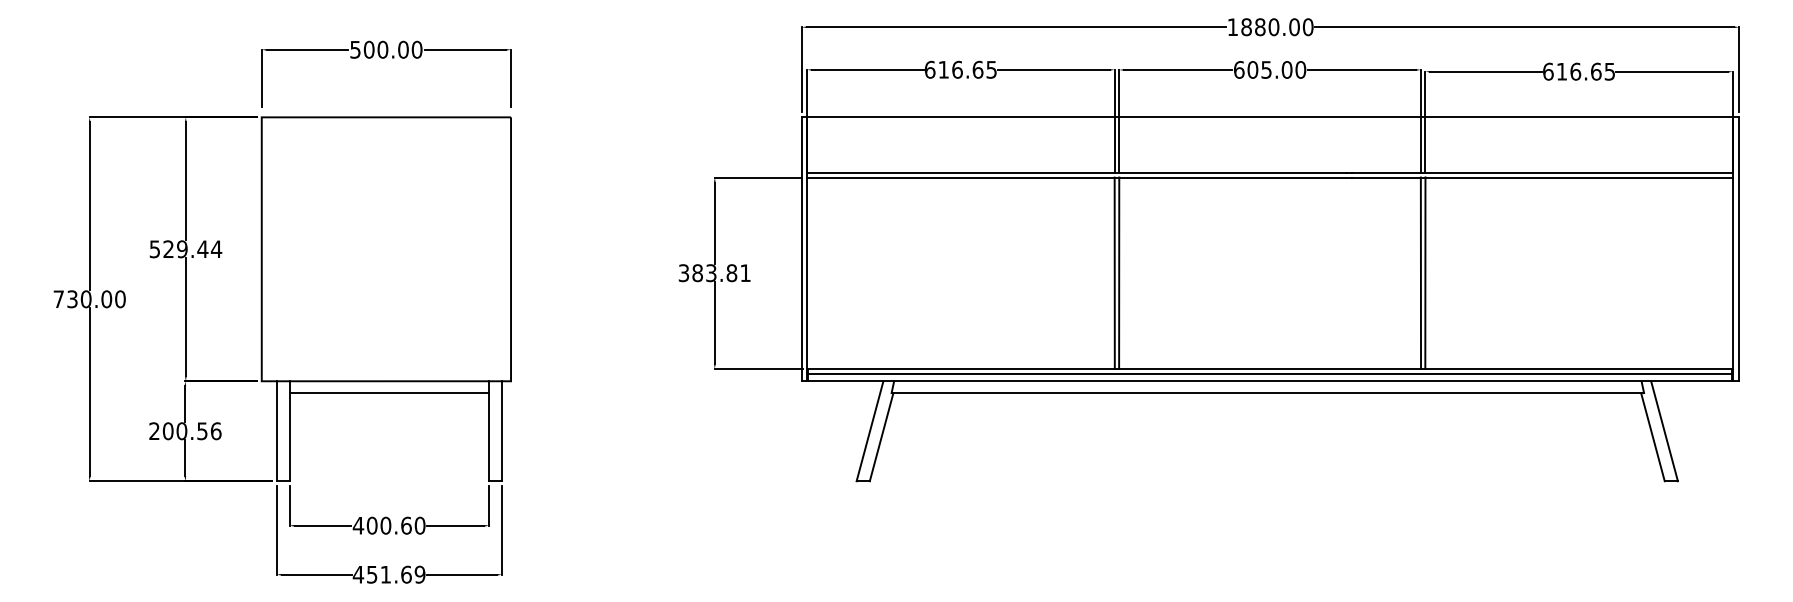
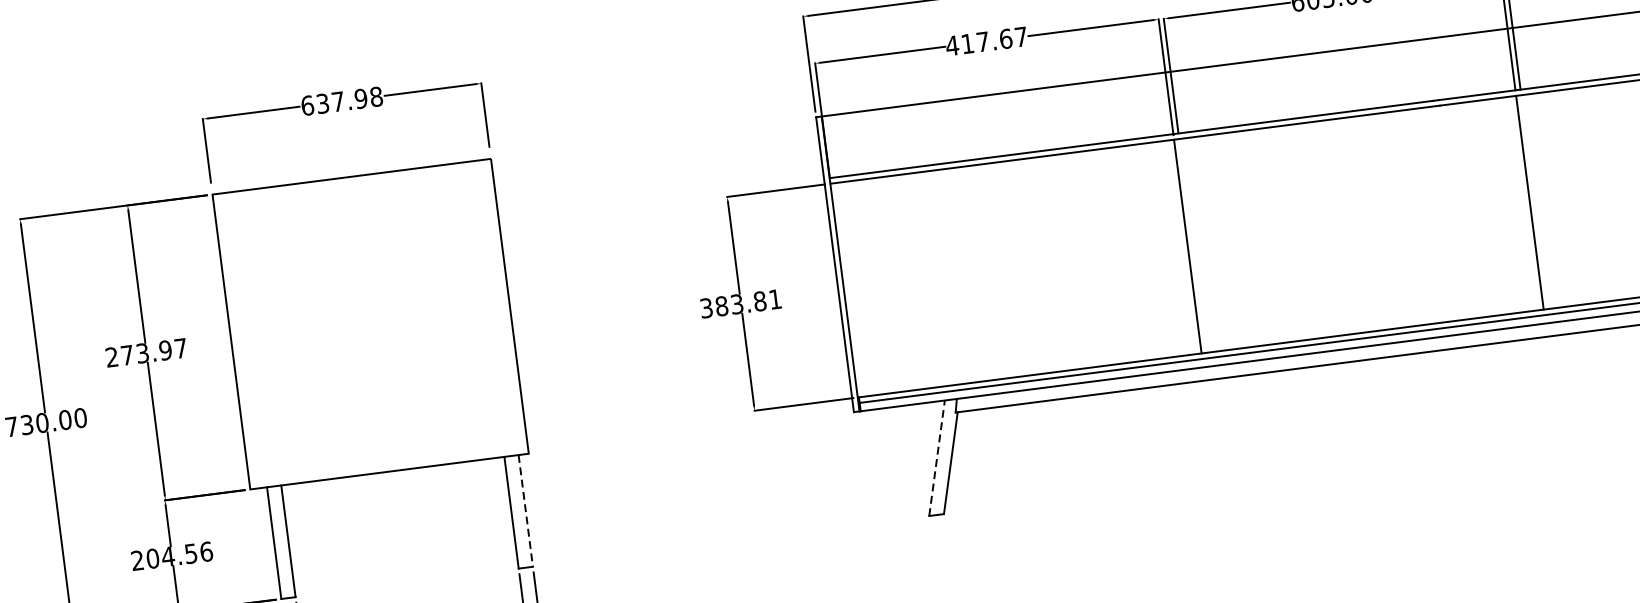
text: (386, 49) -> (342, 100), 500.00 -> 637.98
text: (960, 69) -> (986, 41), 616.65 -> 417.67
text: (185, 249) -> (146, 353), 529.44 -> 273.97
line: (1119, 272) -> (1193, 245), removed
line: (1425, 272) -> (1534, 201), removed
line: (389, 393) -> (394, 484), removed
text: (181, 431) -> (167, 557), 200.56 -> 204.56
line: (501, 431) -> (525, 511), solid -> dashed
line: (870, 431) -> (937, 458), solid -> dashed

